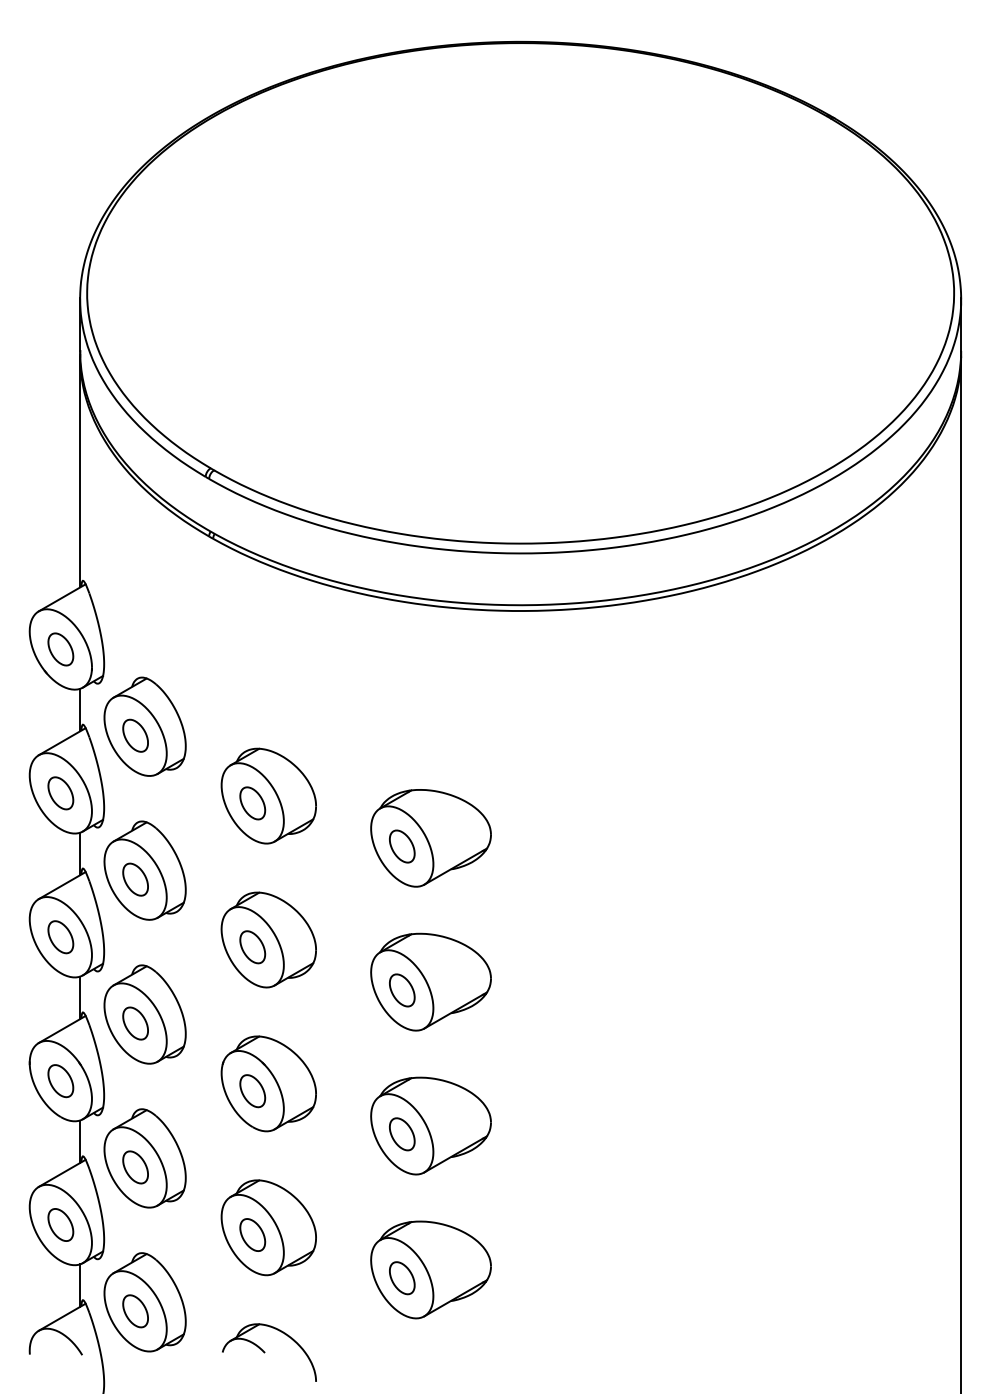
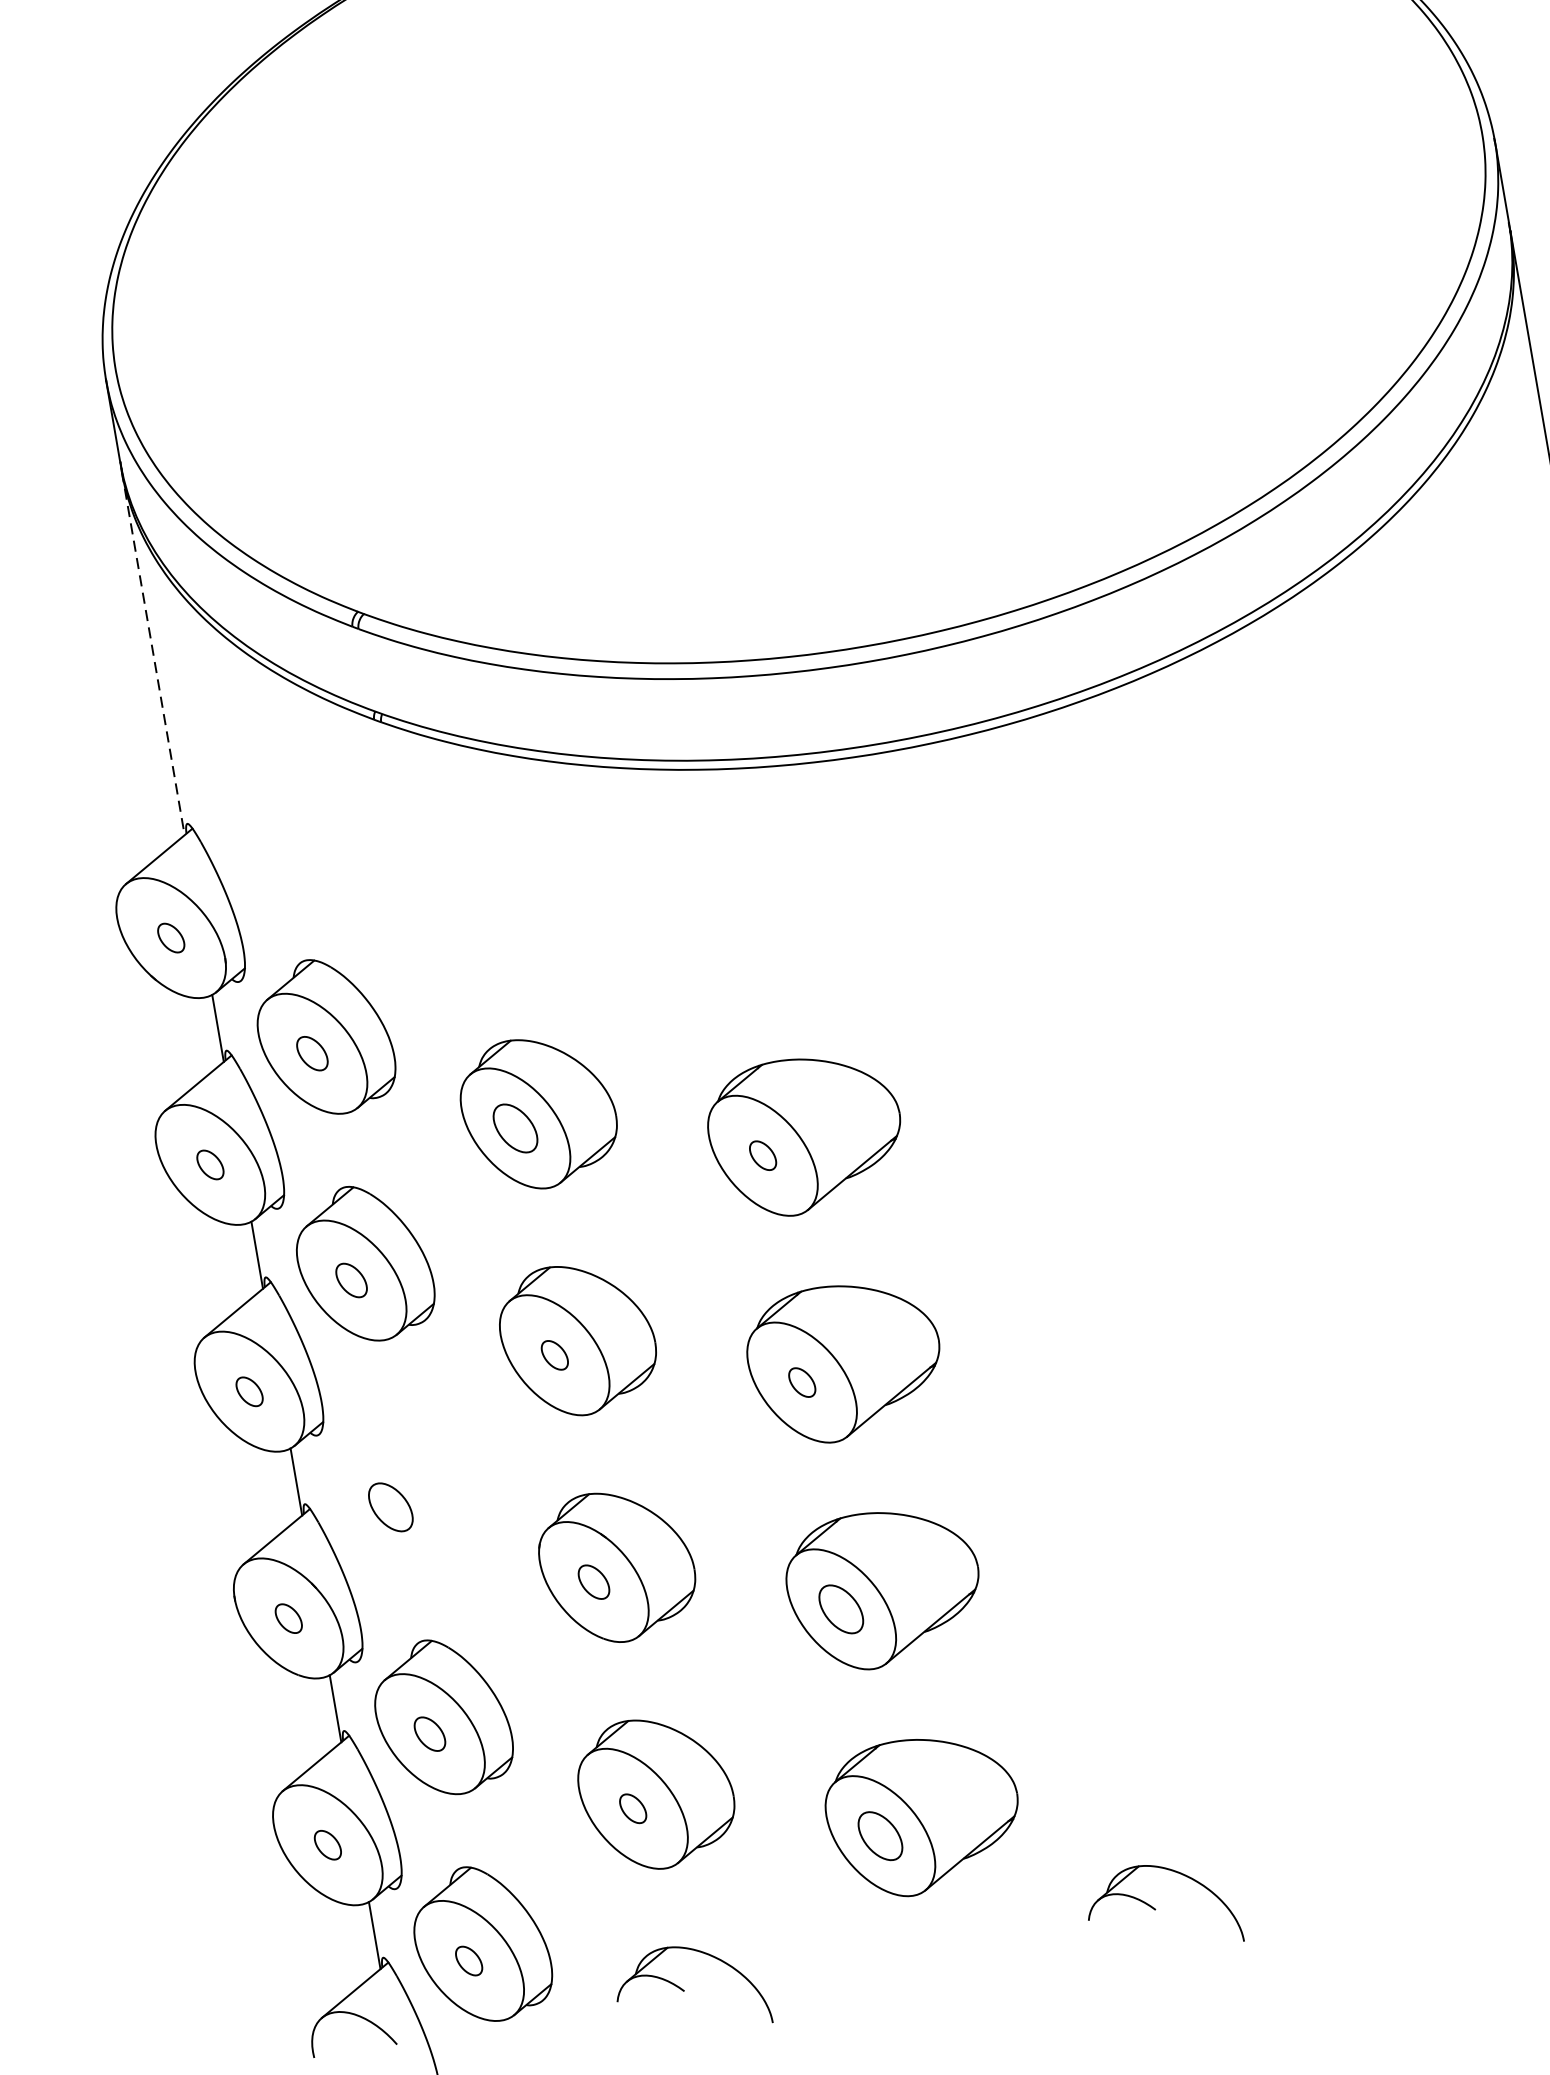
line: (80, 472) -> (153, 653), solid -> dashed
part: (60, 649) -> (170, 938), size x0.6
part: (135, 735) -> (312, 1053), size x0.7
part: (60, 793) -> (209, 1165), size x0.6
part: (402, 846) -> (763, 1155), size x0.6
part: (135, 879) -> (351, 1280), size x0.7
part: (60, 937) -> (249, 1392), size x0.6
part: (252, 947) -> (554, 1355), size x0.6
part: (402, 990) -> (802, 1382), size x0.6
part: (144, 1014) -> (402, 1490), removed
part: (60, 1081) -> (288, 1619), size x0.6
part: (252, 1091) -> (593, 1582), size x0.7
part: (135, 1167) -> (429, 1734), size x0.7
part: (60, 1224) -> (327, 1844), size x0.6
part: (252, 1234) -> (632, 1808), size x0.6
part: (135, 1311) -> (469, 1961), size x0.6
part: (568, 1352) -> (1162, 1907), added

